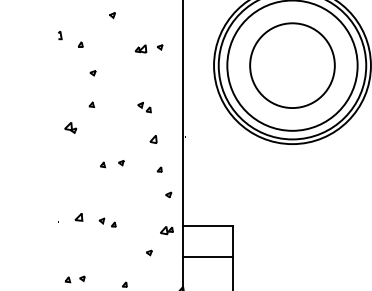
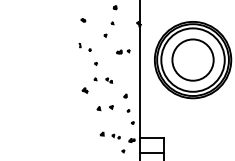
part: (145, 107) -> (109, 80), moved
part: (112, 163) -> (105, 107), size x1.4
part: (94, 220) -> (109, 135), moved

